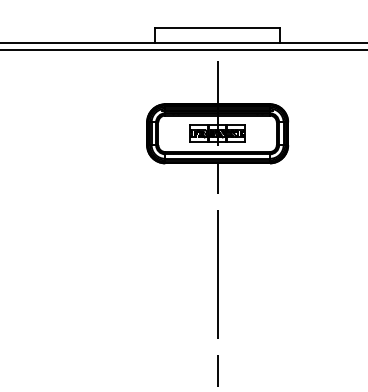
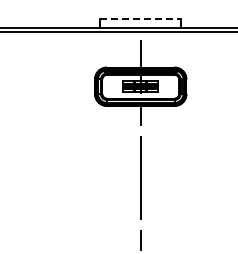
line: (217, 28) -> (140, 18), solid -> dashed

